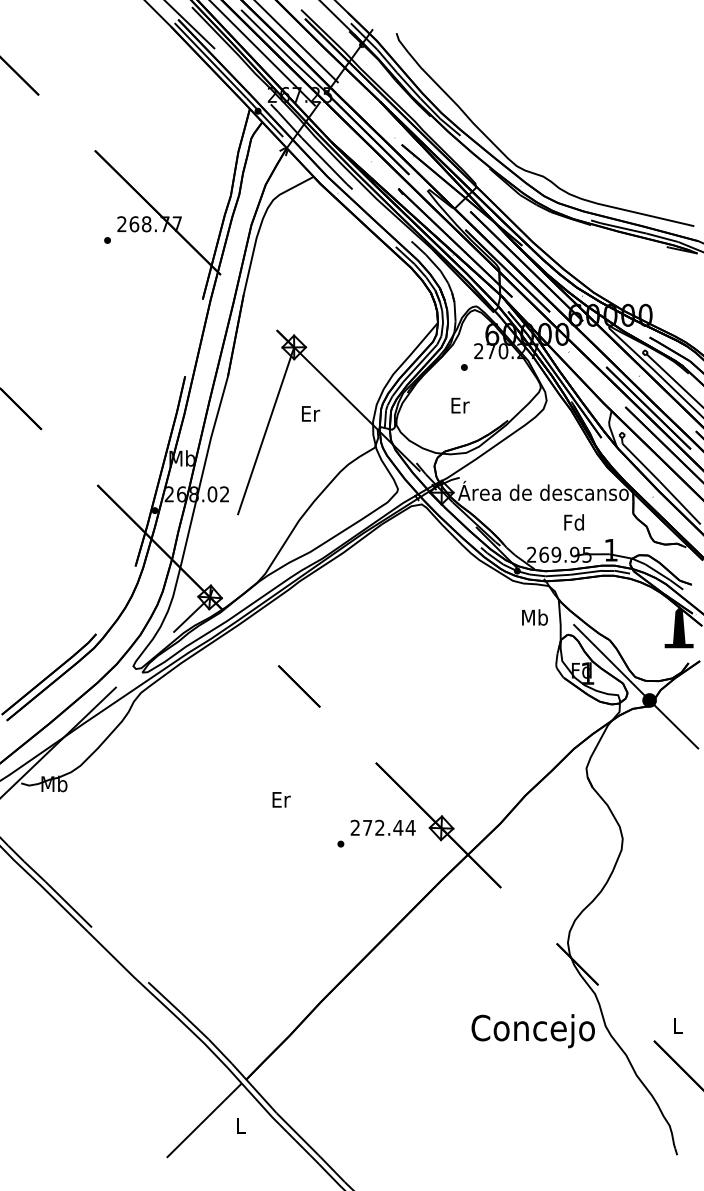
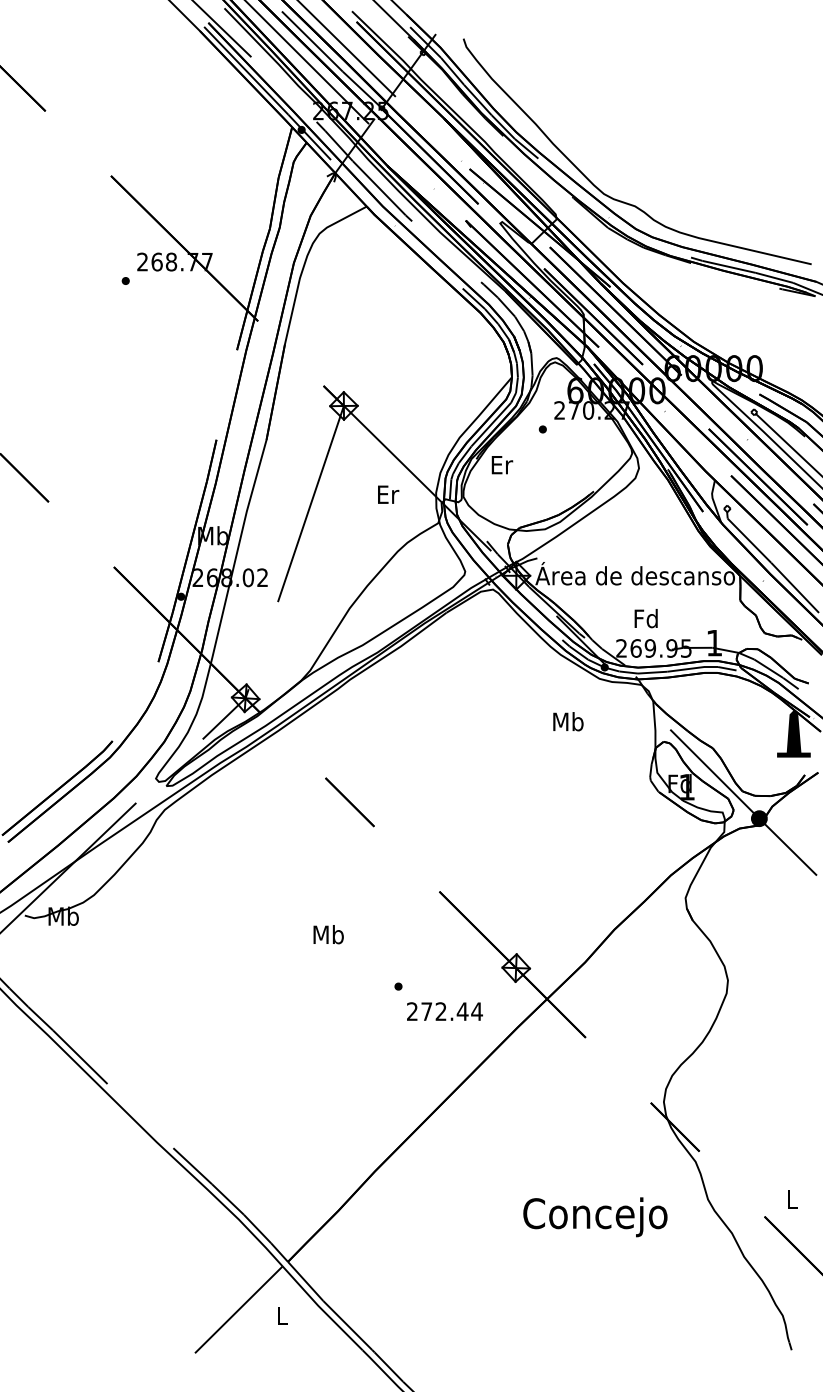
text: (460, 406) -> (502, 465), moved
text: (310, 413) -> (388, 494), moved
text: (573, 522) -> (645, 618), moved
text: (535, 617) -> (568, 721), moved
text: (280, 799) -> (328, 934), Er -> Mb
text: (382, 827) -> (444, 1011), moved
text: (533, 1031) -> (595, 1217), moved

